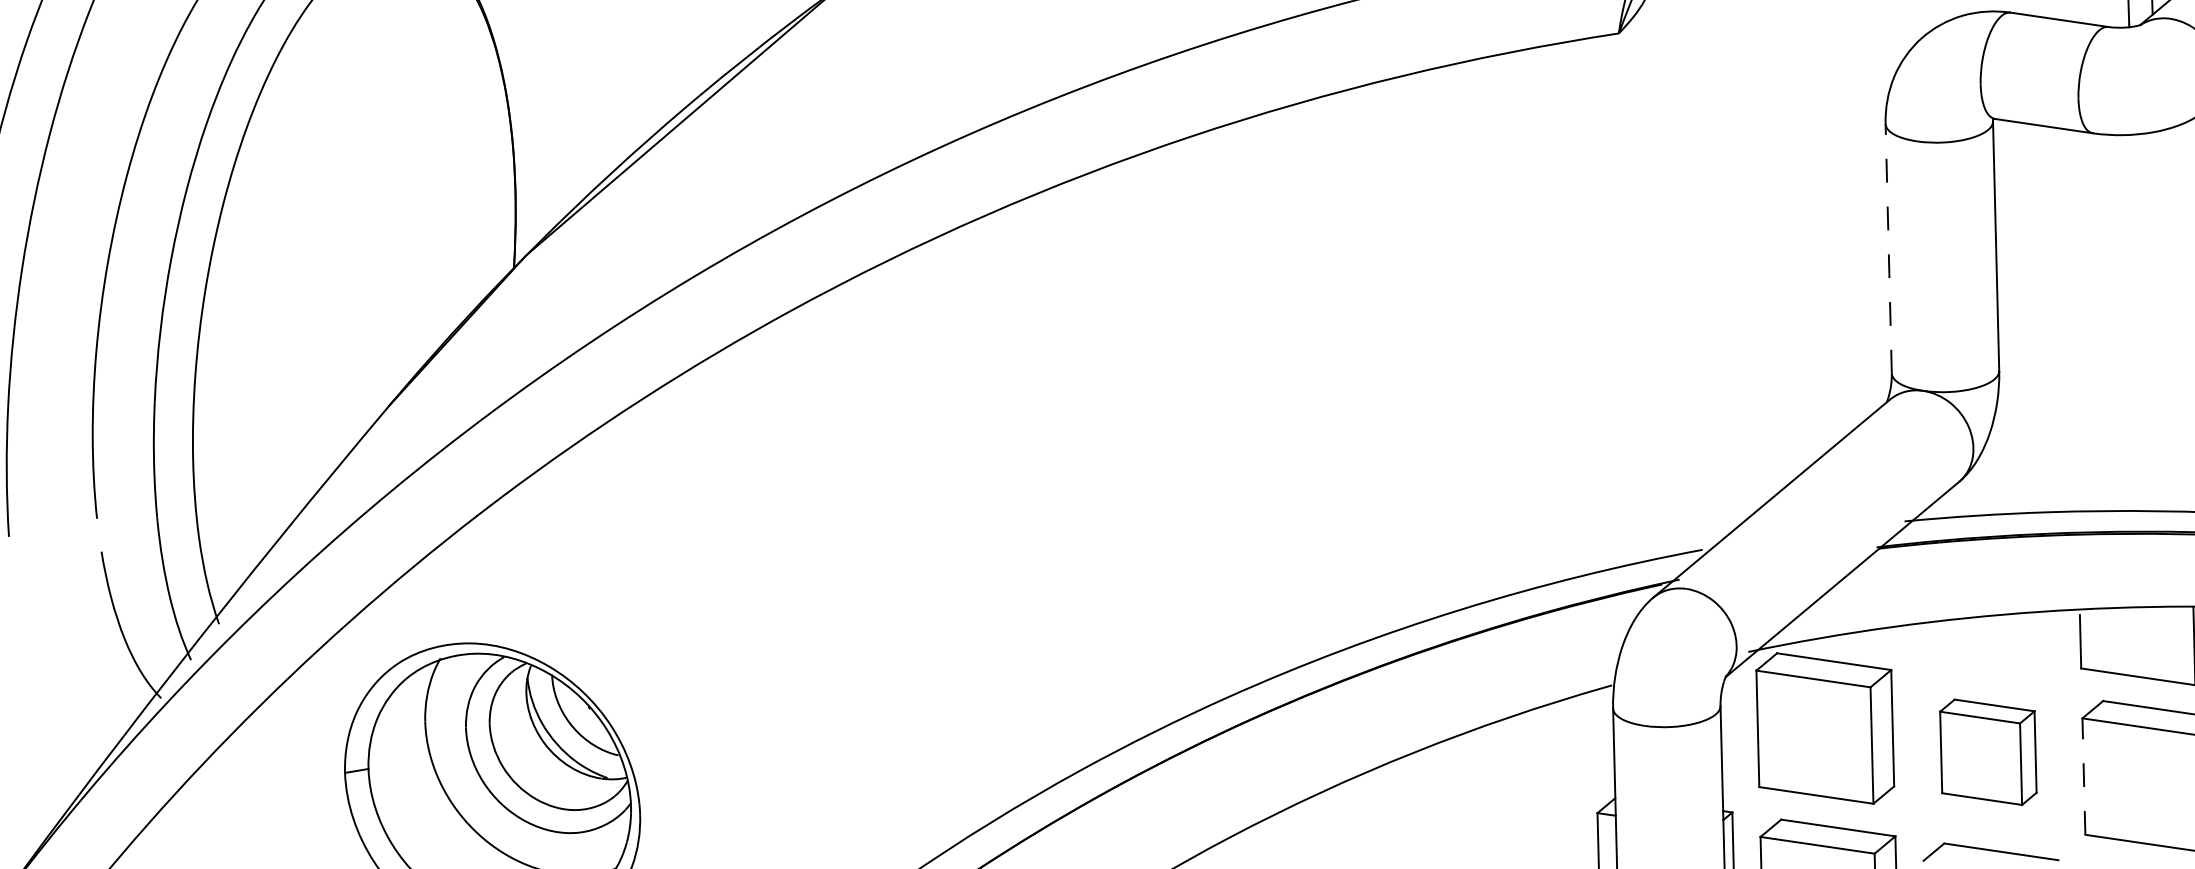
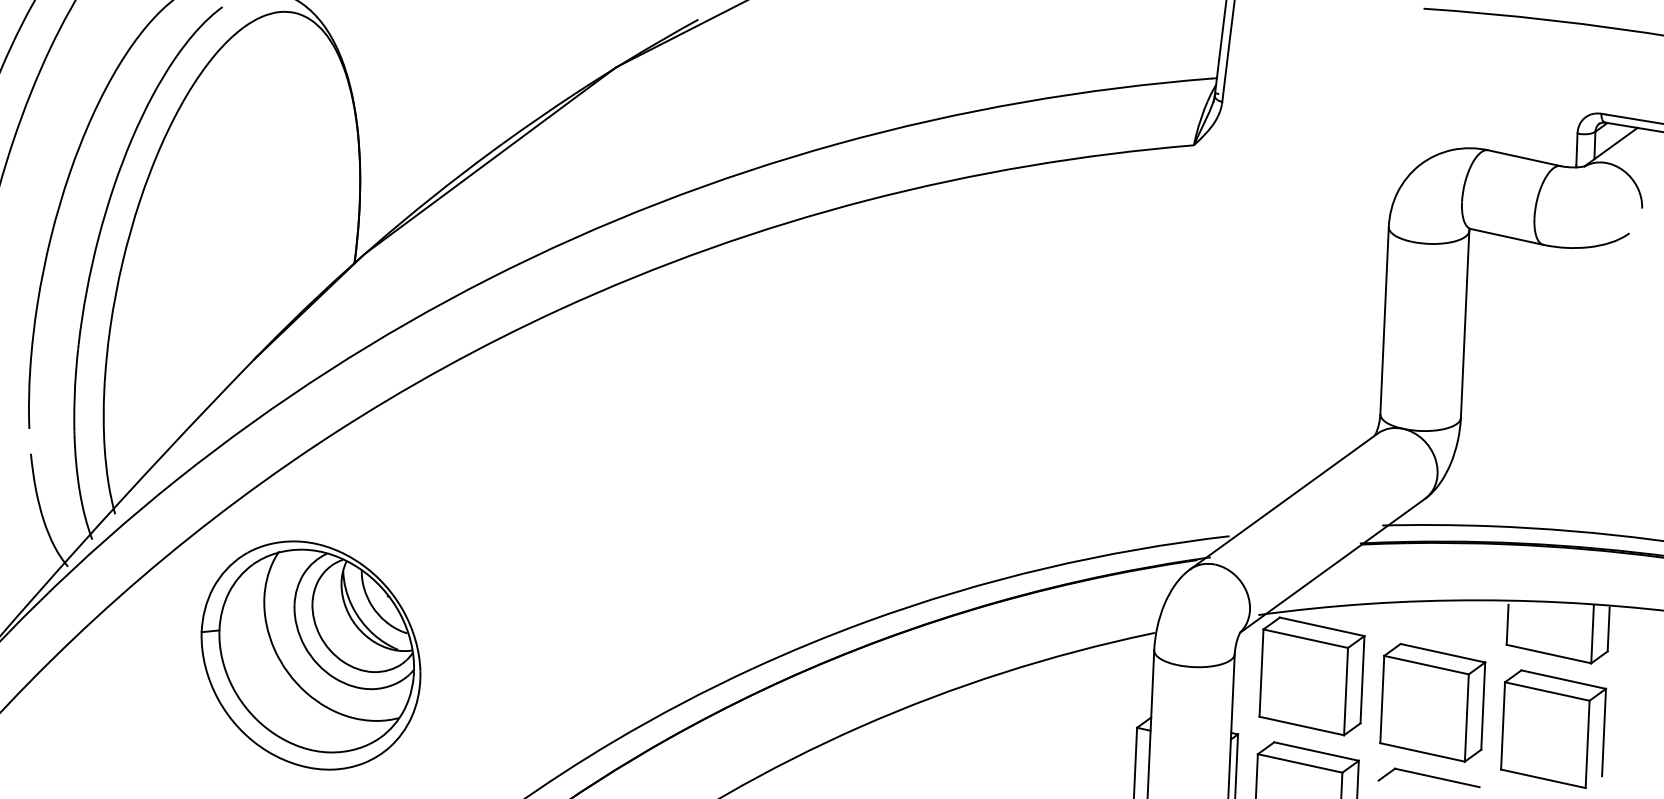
line: (1888, 248) -> (1384, 320), dashed -> solid
part: (1987, 752) -> (1432, 702), size x1.43
line: (2084, 775) -> (1503, 725), dashed -> solid

